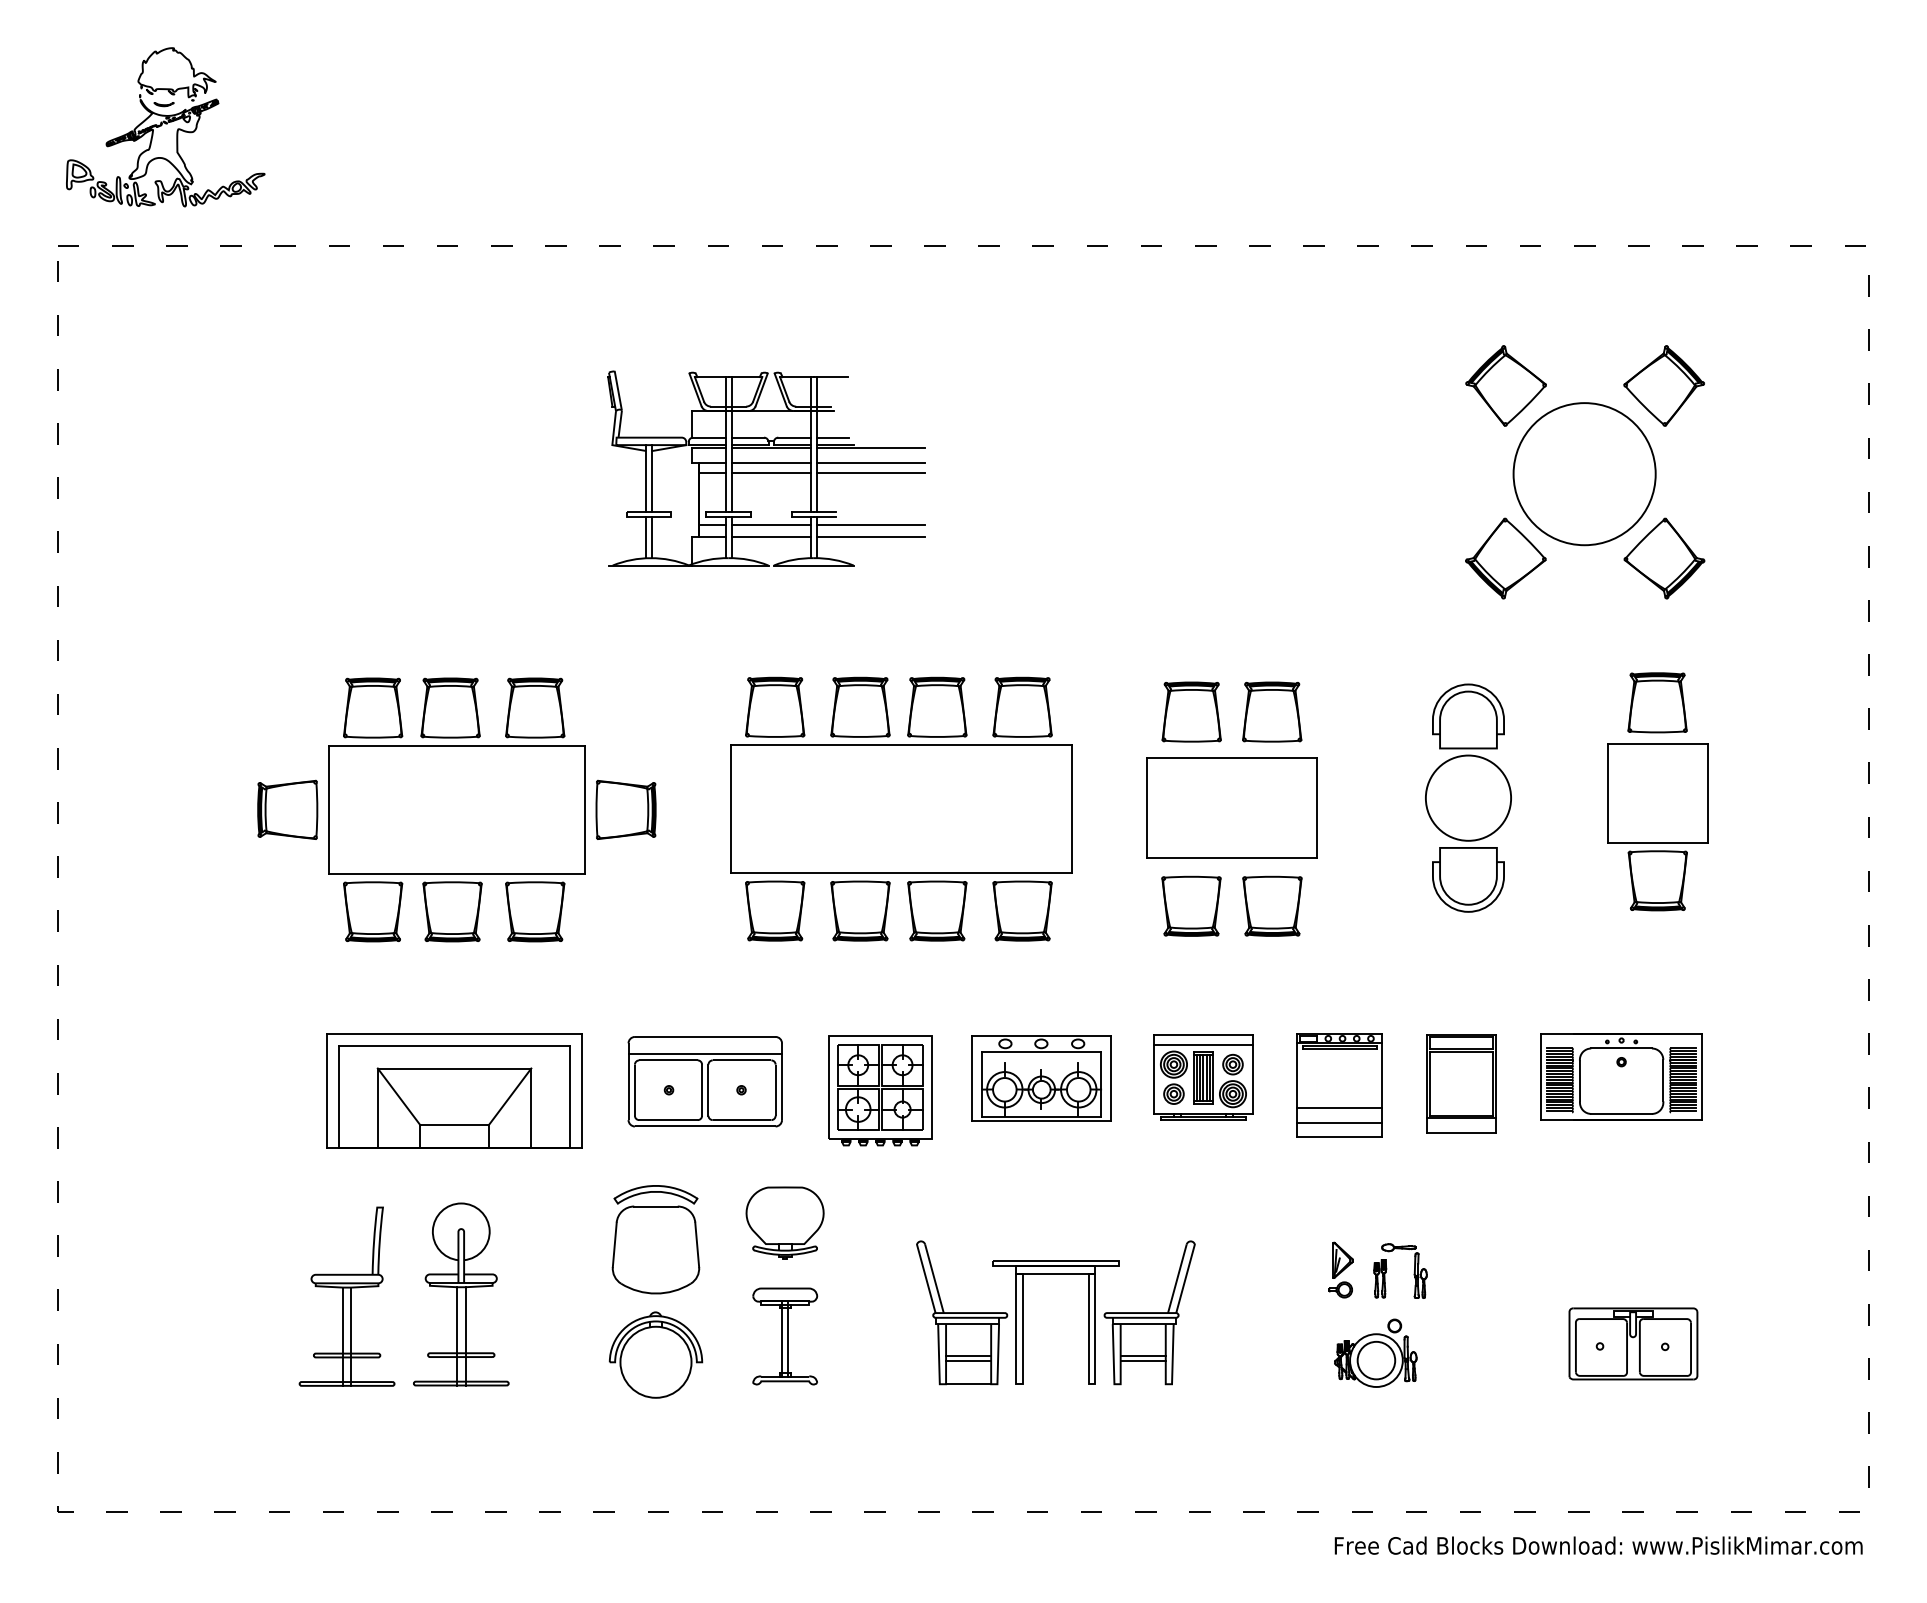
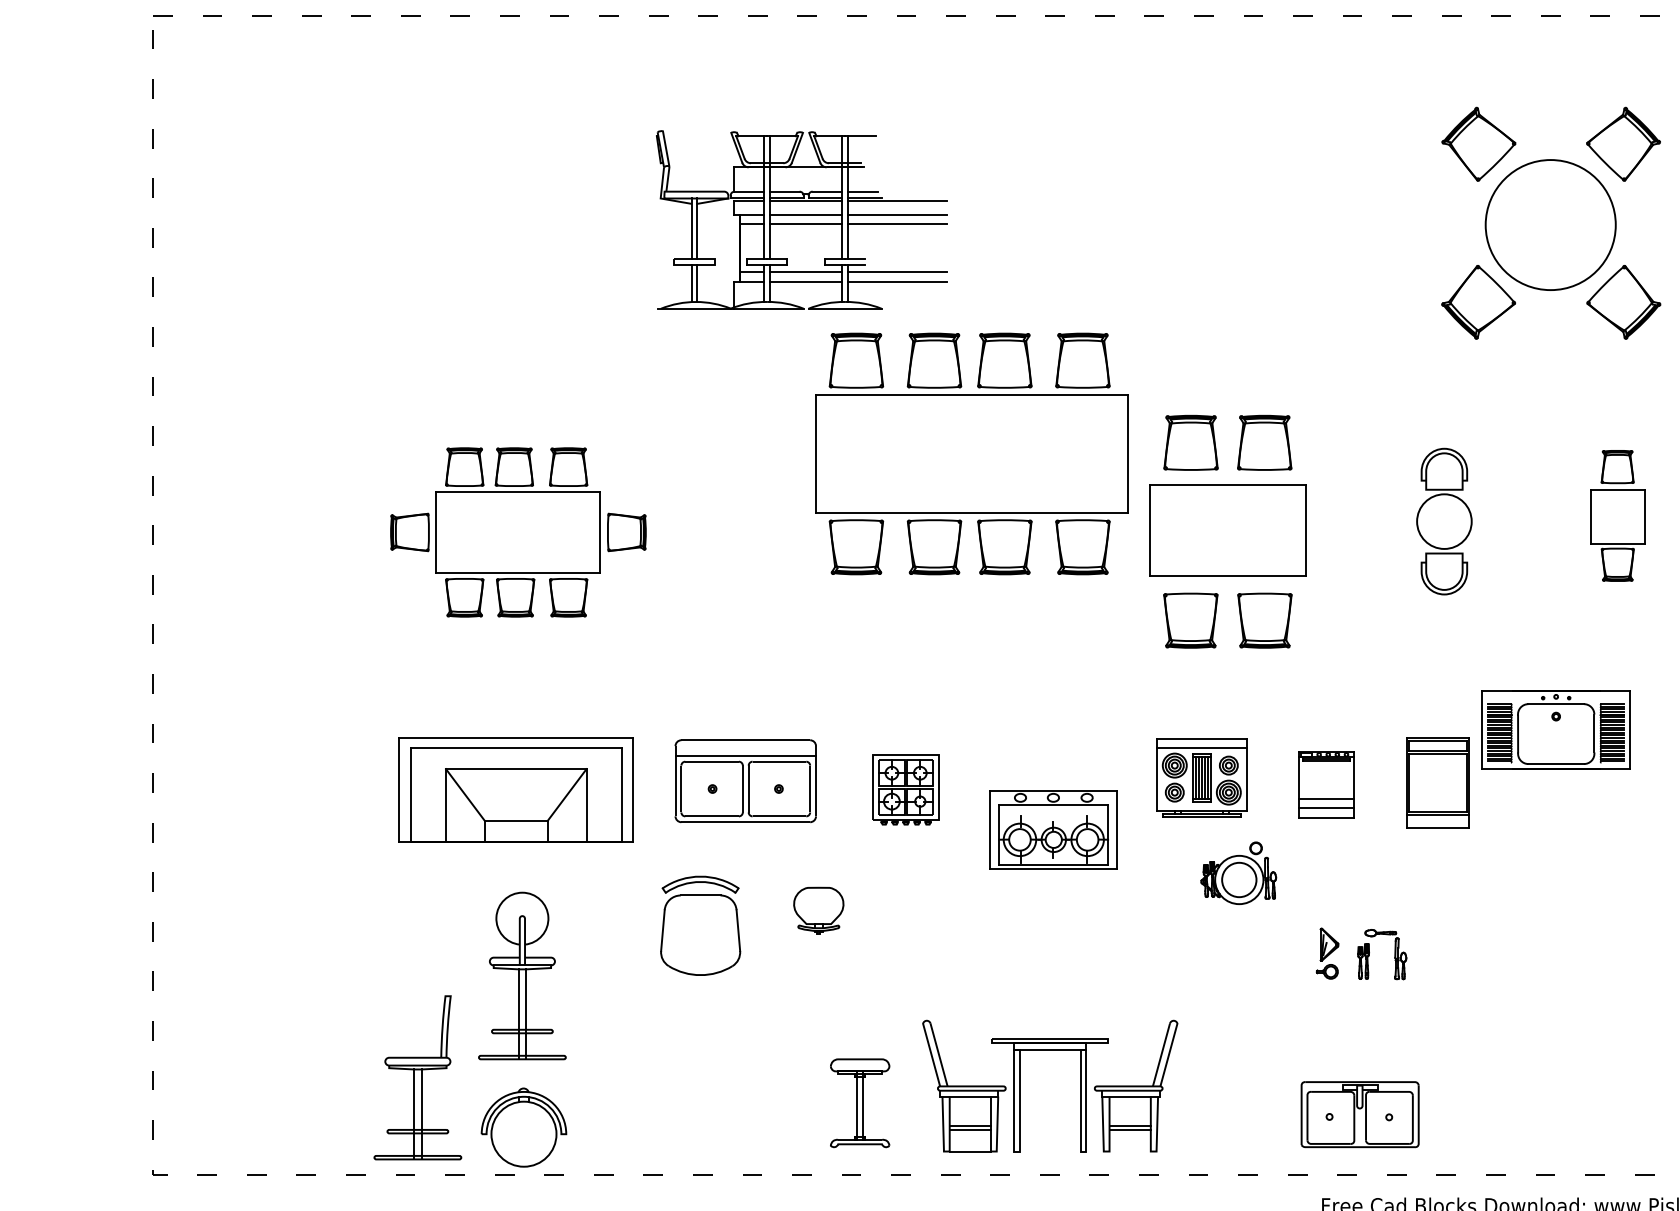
part: (1657, 791) -> (1617, 515), size x0.6
part: (1468, 797) -> (1444, 521), size x0.7
part: (901, 808) -> (972, 453), moved
part: (456, 809) -> (518, 532), size x0.7
part: (1621, 1076) -> (1556, 729), moved
part: (1041, 1078) -> (1053, 829), moved
part: (1339, 1085) -> (1326, 784), size x0.7
part: (880, 1090) -> (906, 789), size x0.7
part: (784, 1222) -> (818, 910), size x0.7
part: (346, 1296) -> (417, 1077), moved
part: (1023, 1312) -> (1020, 1085), moved
part: (785, 1336) -> (860, 1103), moved
part: (1633, 1343) -> (1360, 1114), moved
part: (1375, 1352) -> (1238, 872), moved
part: (655, 1354) -> (523, 1127), moved

